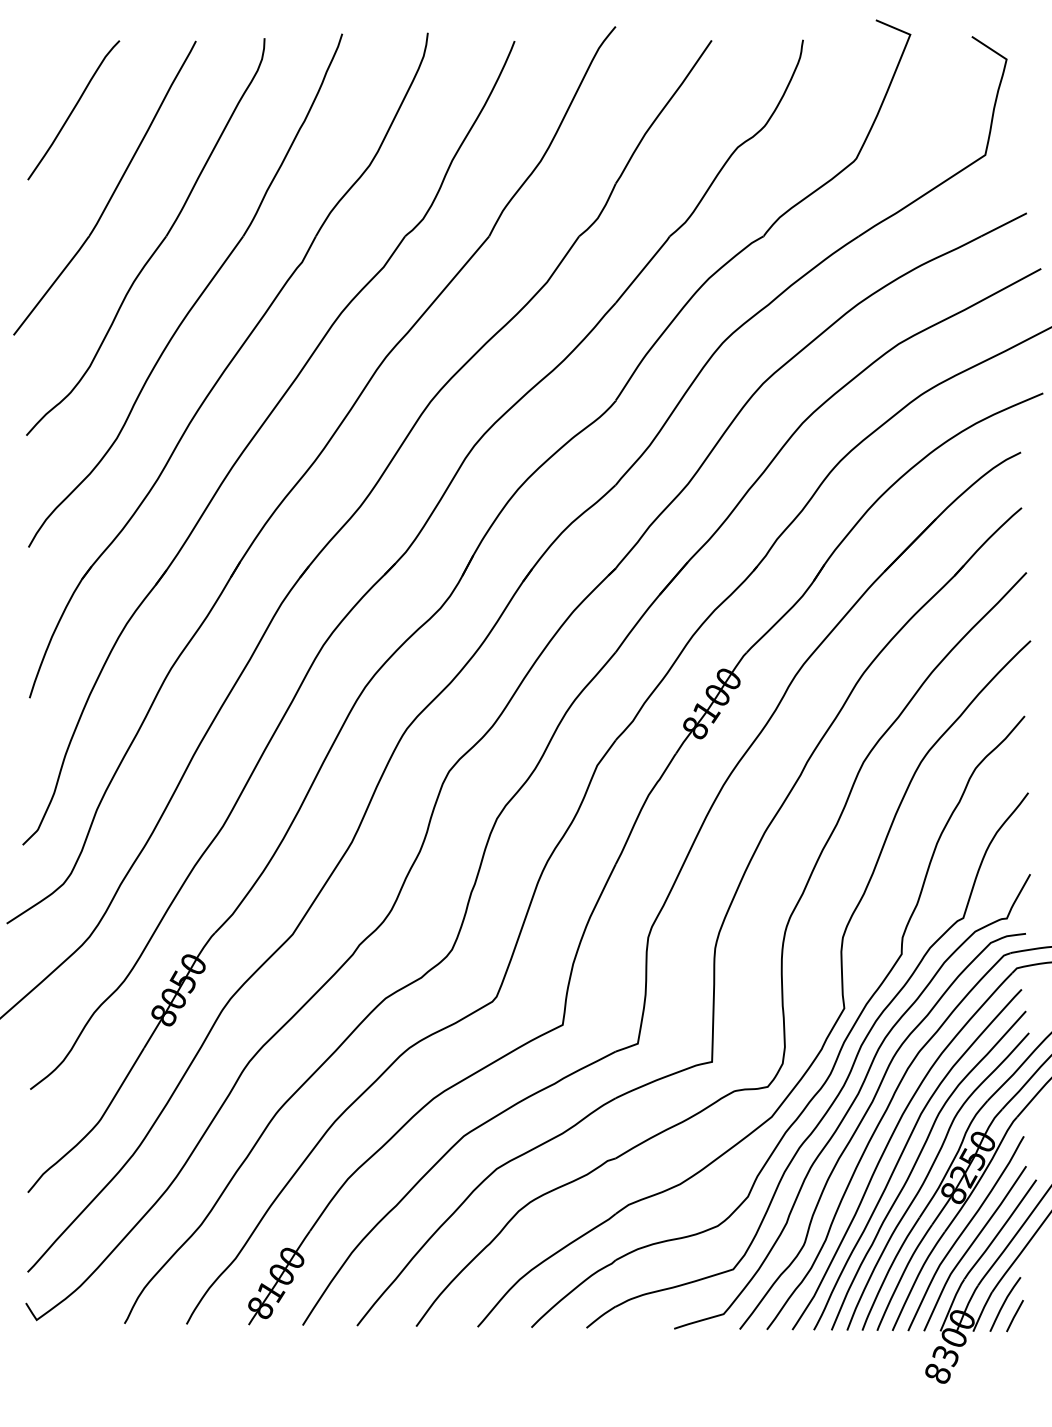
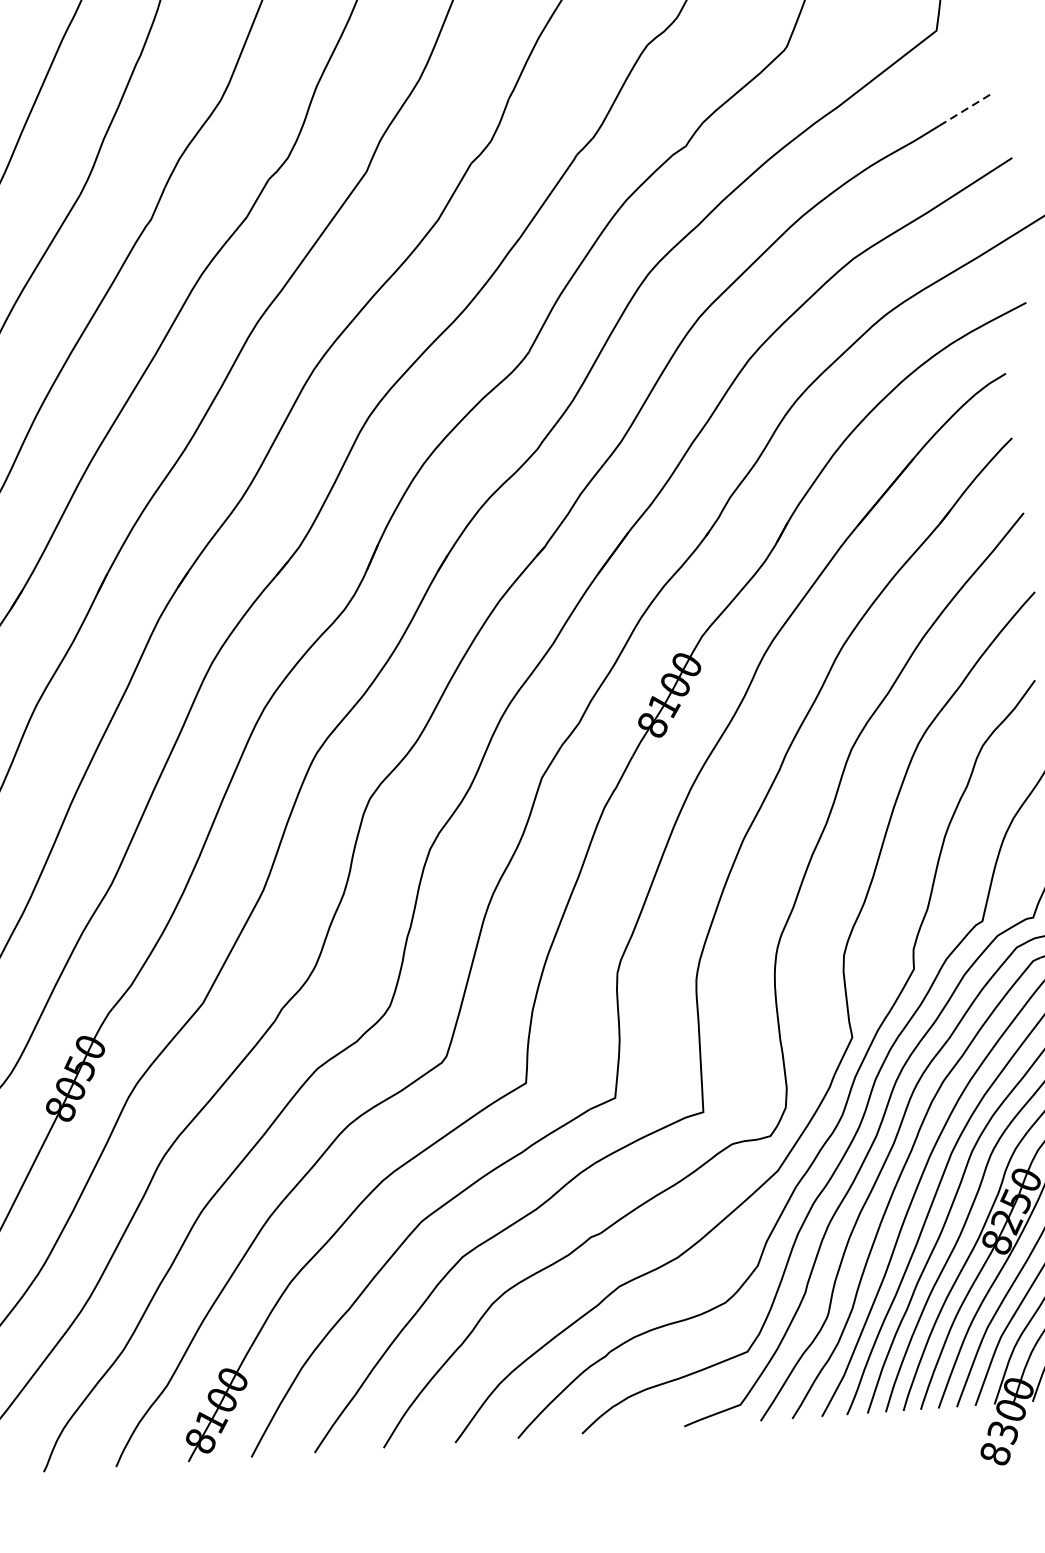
line: (1004, 224) -> (965, 109), solid -> dashed

